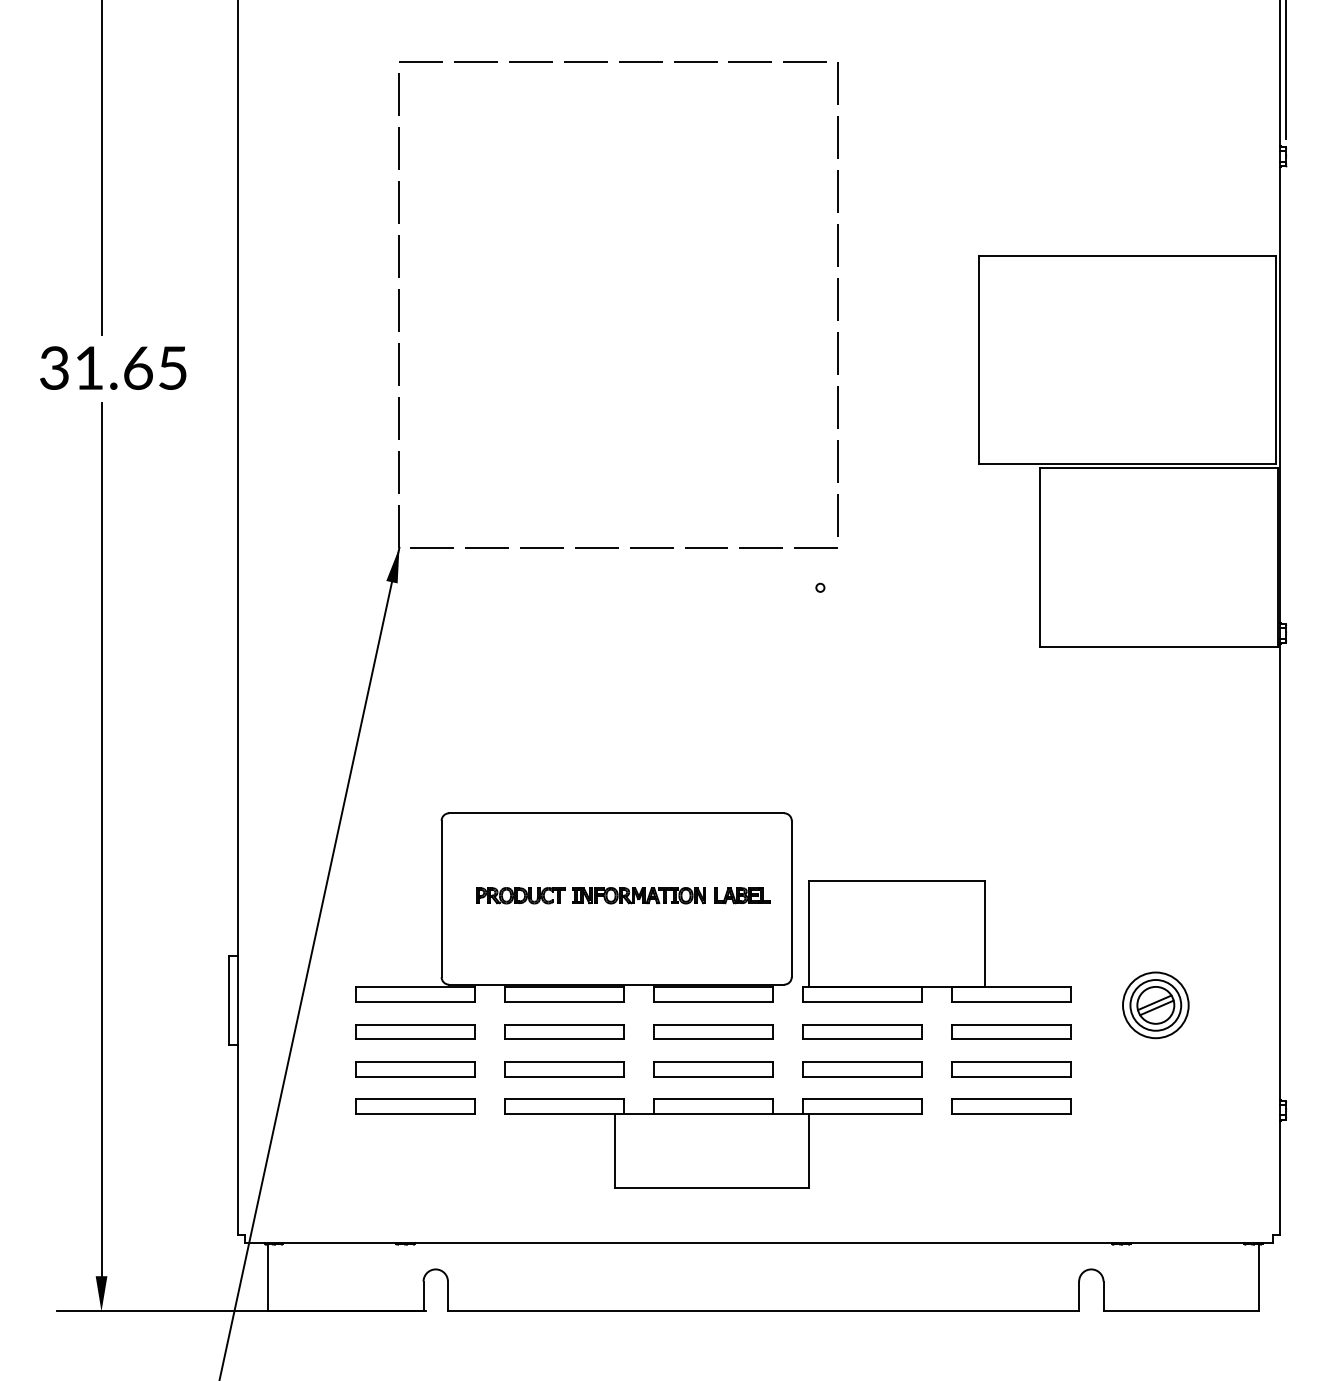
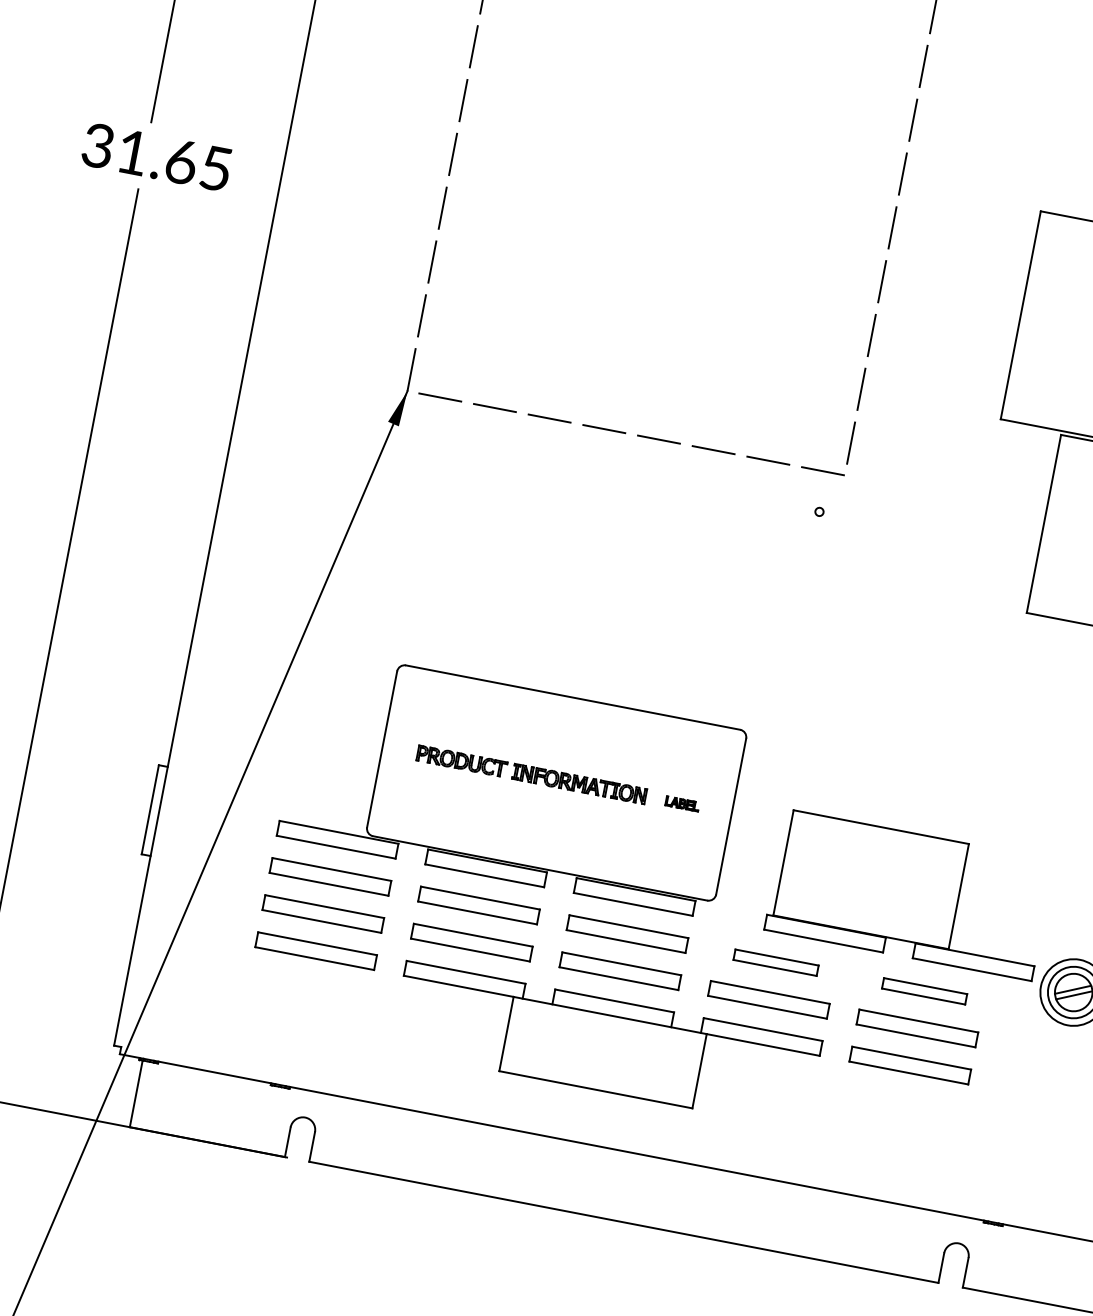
part: (742, 895) -> (682, 803), size x0.6
part: (936, 941) -> (909, 894), moved
part: (862, 1031) -> (776, 962), size x0.7
part: (1011, 1031) -> (924, 990), size x0.7

